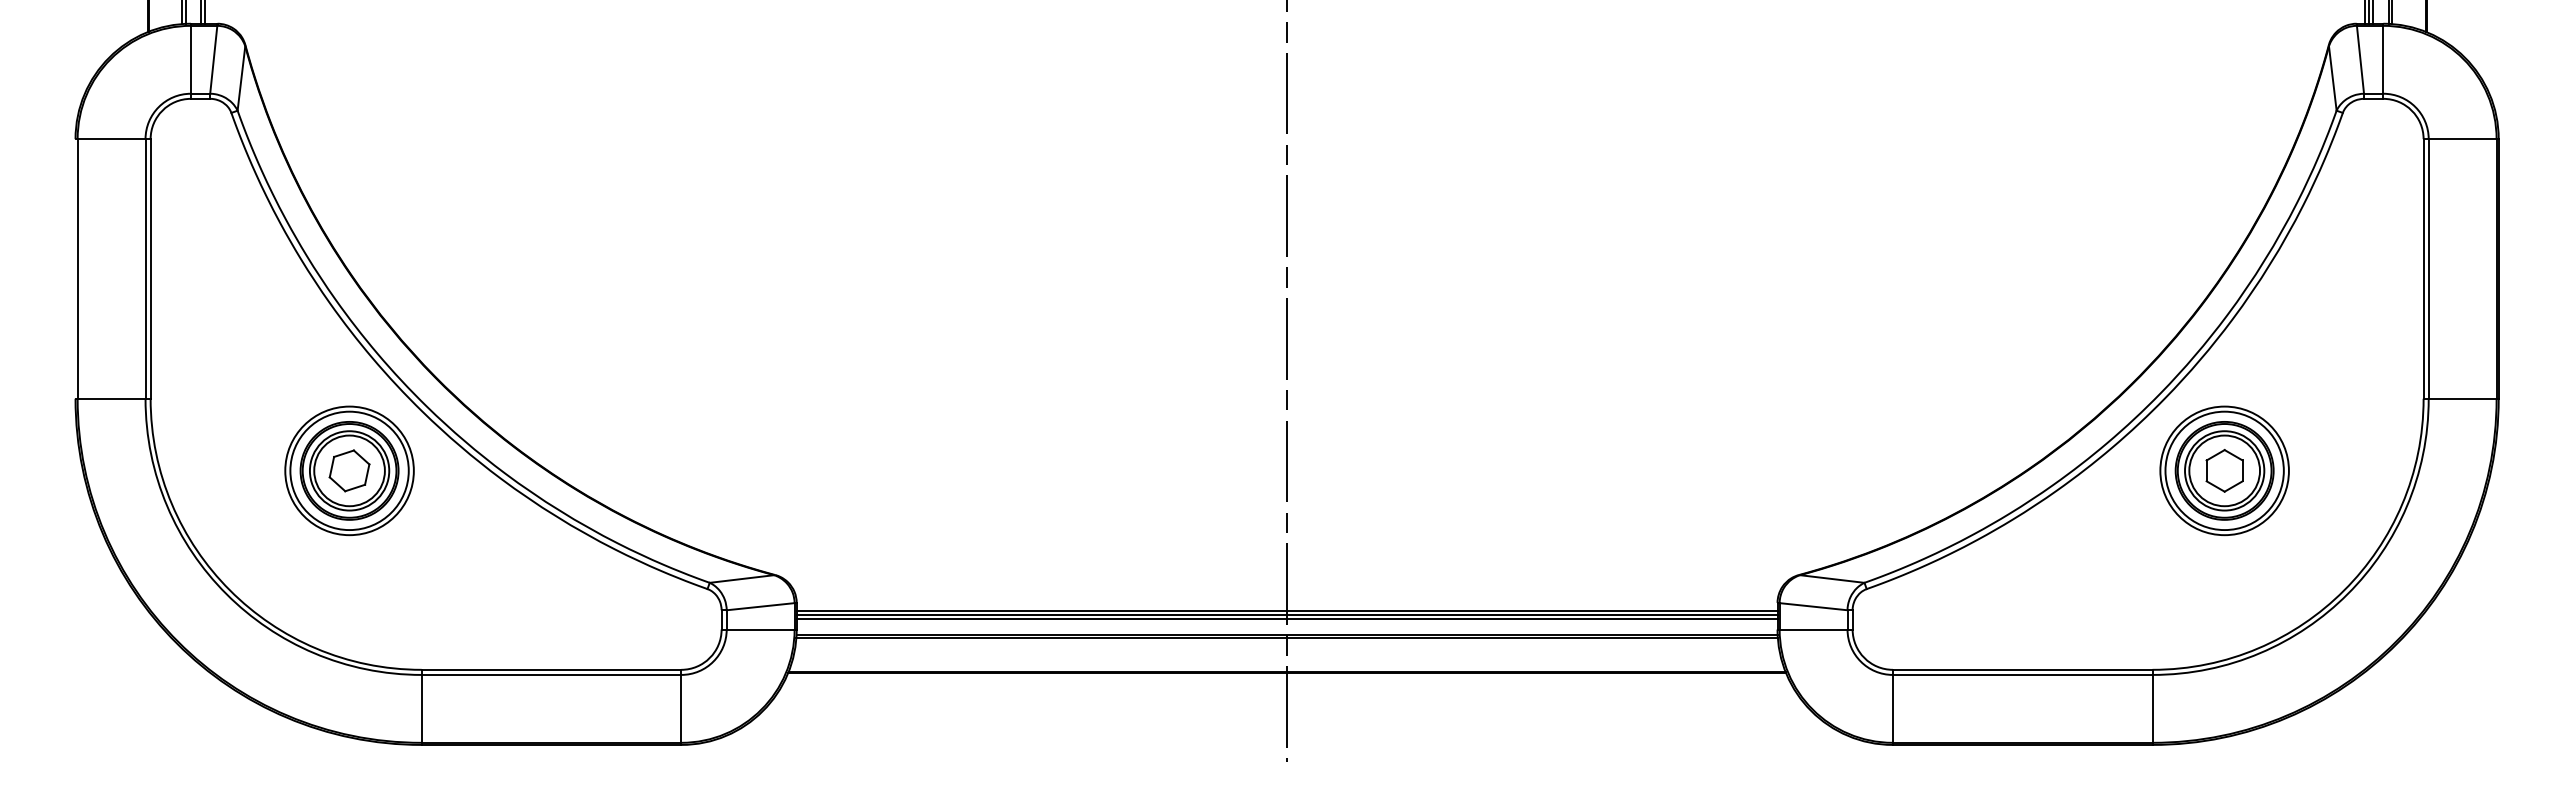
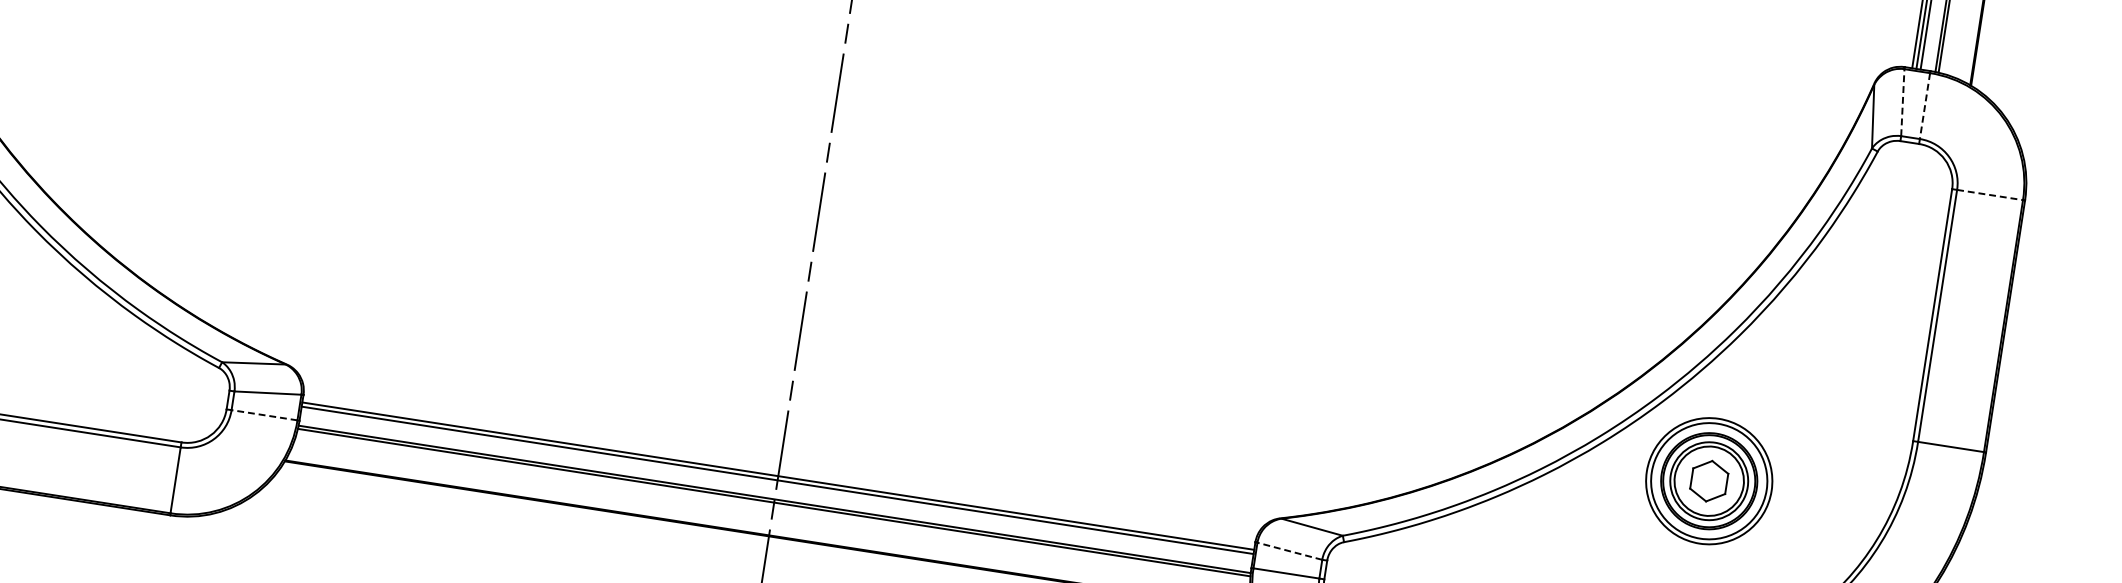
line: (2360, 59) -> (1902, 102), solid -> dashed
line: (2383, 59) -> (1925, 105), solid -> dashed
line: (2462, 139) -> (1989, 195), solid -> dashed
line: (1813, 606) -> (1289, 551), solid -> dashed
line: (1286, 619) -> (776, 484), removed
line: (760, 629) -> (264, 415), solid -> dashed

